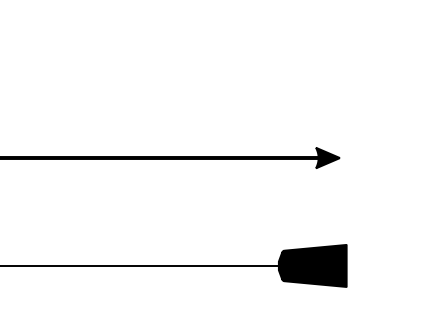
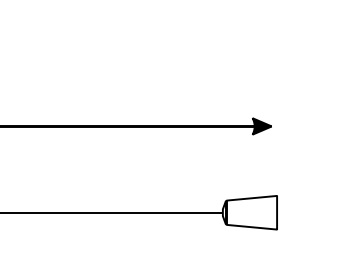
fill: (312, 265) -> (249, 212), removed

